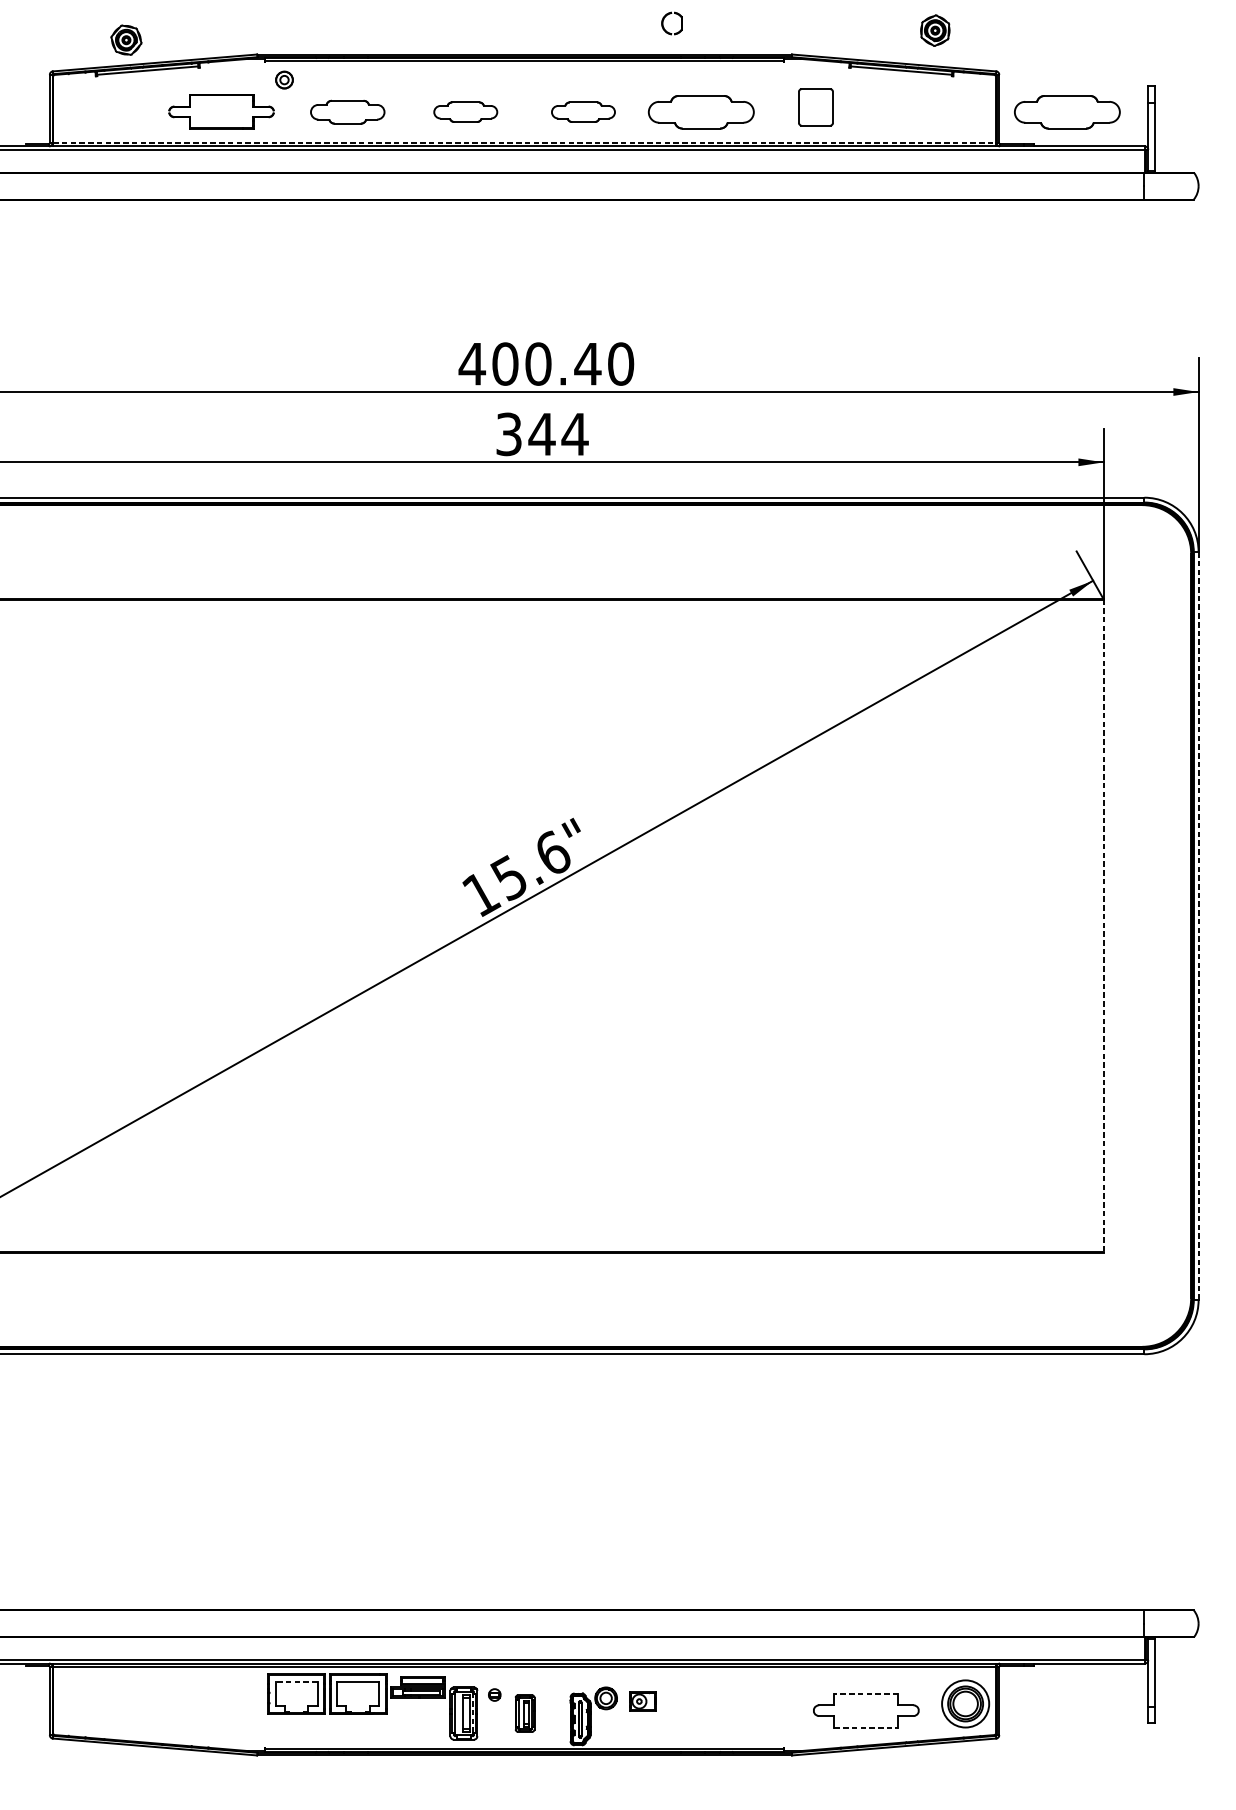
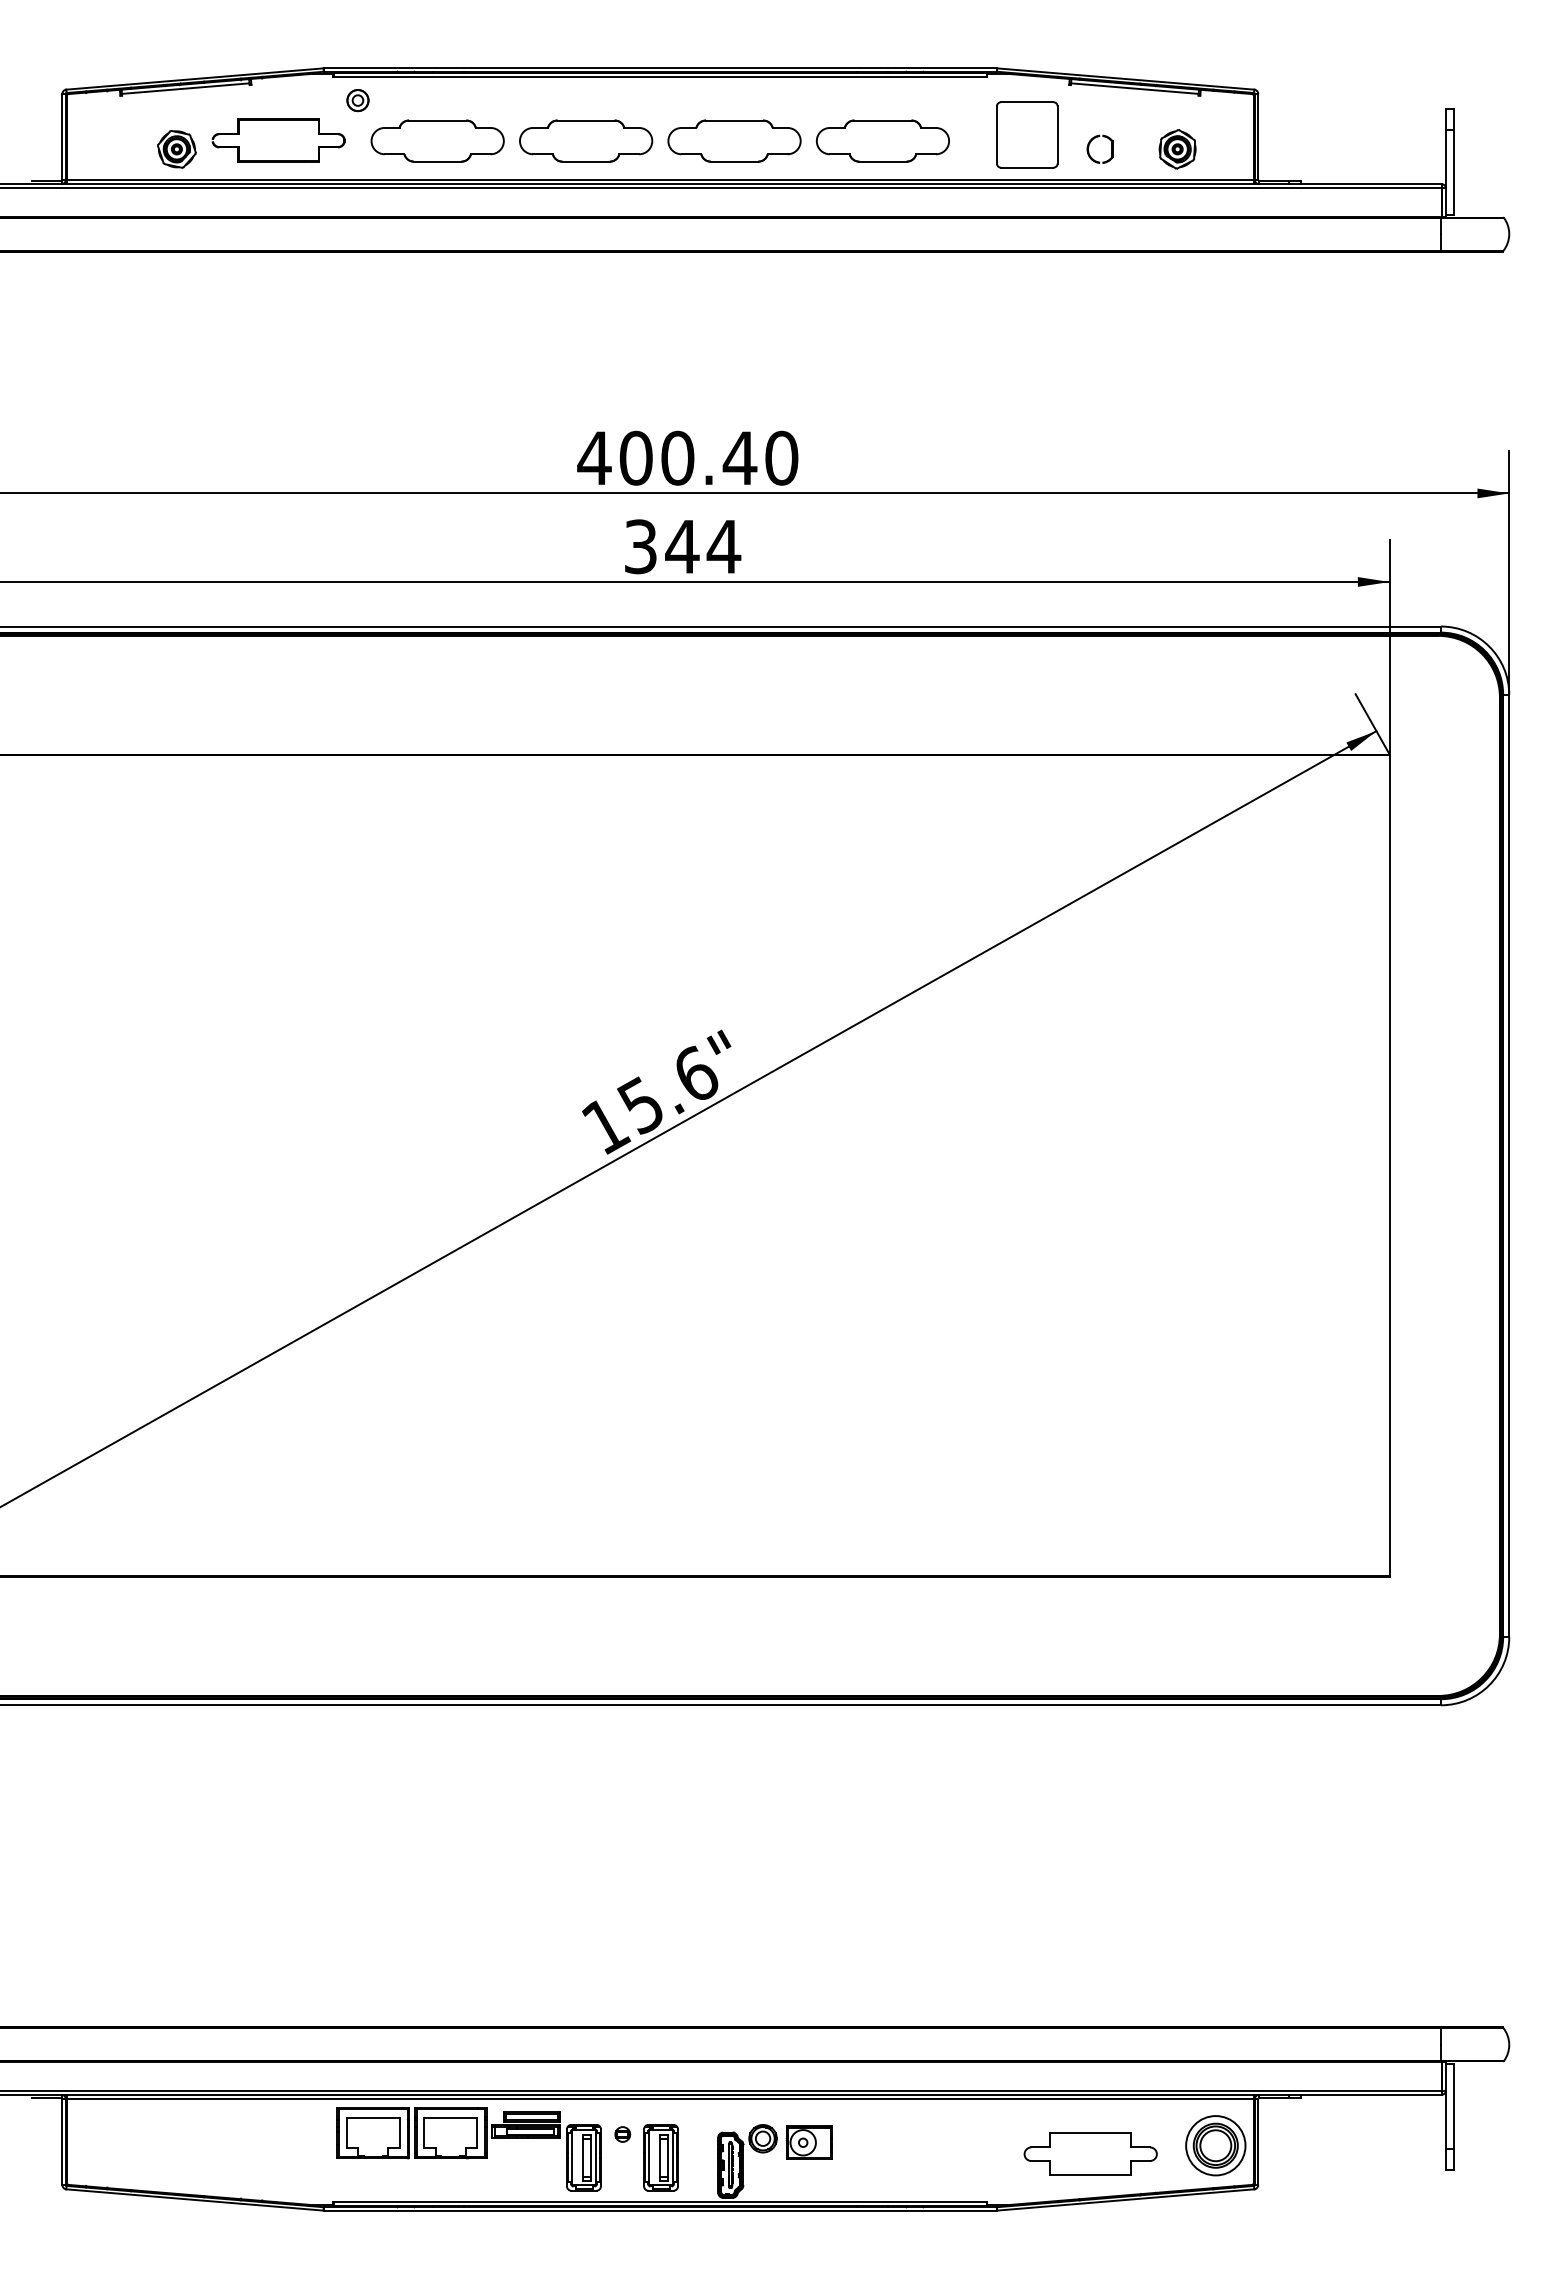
part: (663, 21) -> (1089, 146), moved
part: (935, 30) -> (1177, 149), moved
part: (126, 40) -> (176, 149), moved
part: (816, 107) -> (1027, 134), size x1.43
part: (347, 111) -> (437, 140), size x1.43
part: (465, 111) -> (586, 140), size x1.67
part: (583, 111) -> (734, 140), size x1.67
part: (1067, 111) -> (1343, 140), removed
line: (524, 142) -> (660, 179), dashed -> solid
line: (1198, 925) -> (1509, 1165), dashed -> solid
line: (1103, 926) -> (1389, 1166), dashed -> solid
line: (296, 1681) -> (373, 2117), dashed -> solid
line: (866, 1694) -> (1090, 2133), dashed -> solid
part: (642, 1701) -> (808, 2142), size x1.43
line: (473, 1713) -> (595, 2157), dashed -> solid
part: (524, 1713) -> (660, 2157), size x1.43
line: (866, 1727) -> (1091, 2175), dashed -> solid

